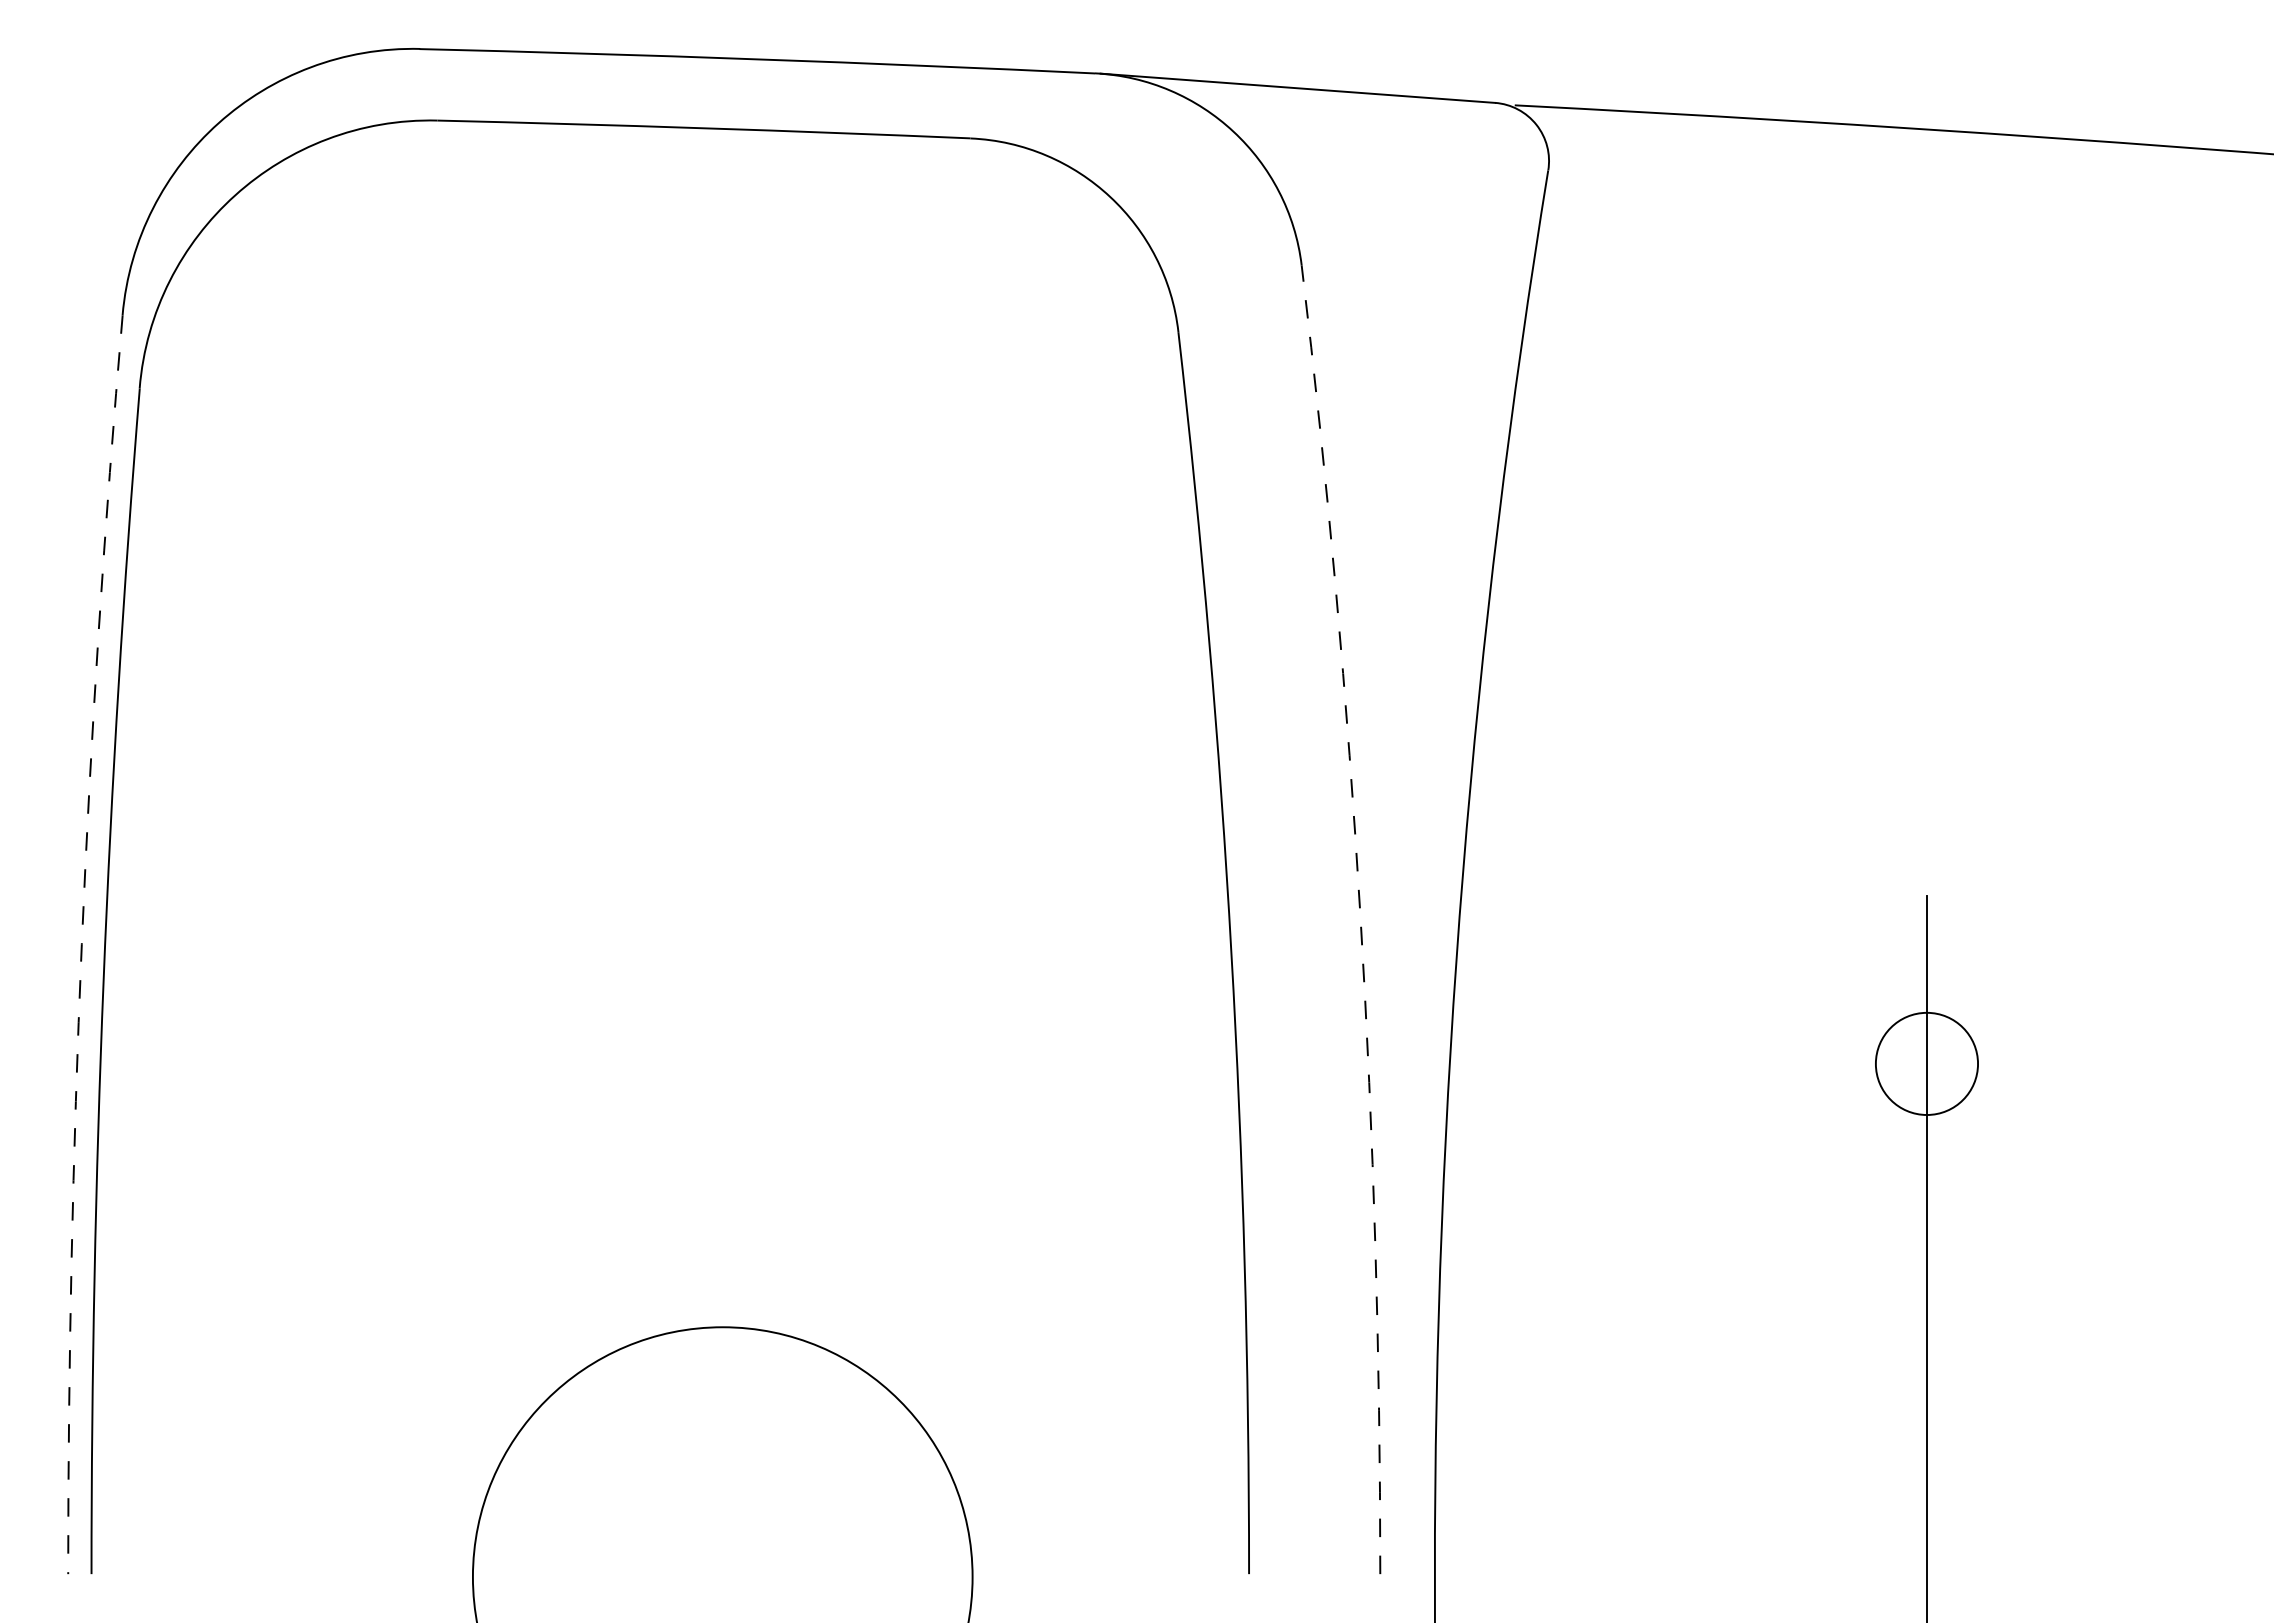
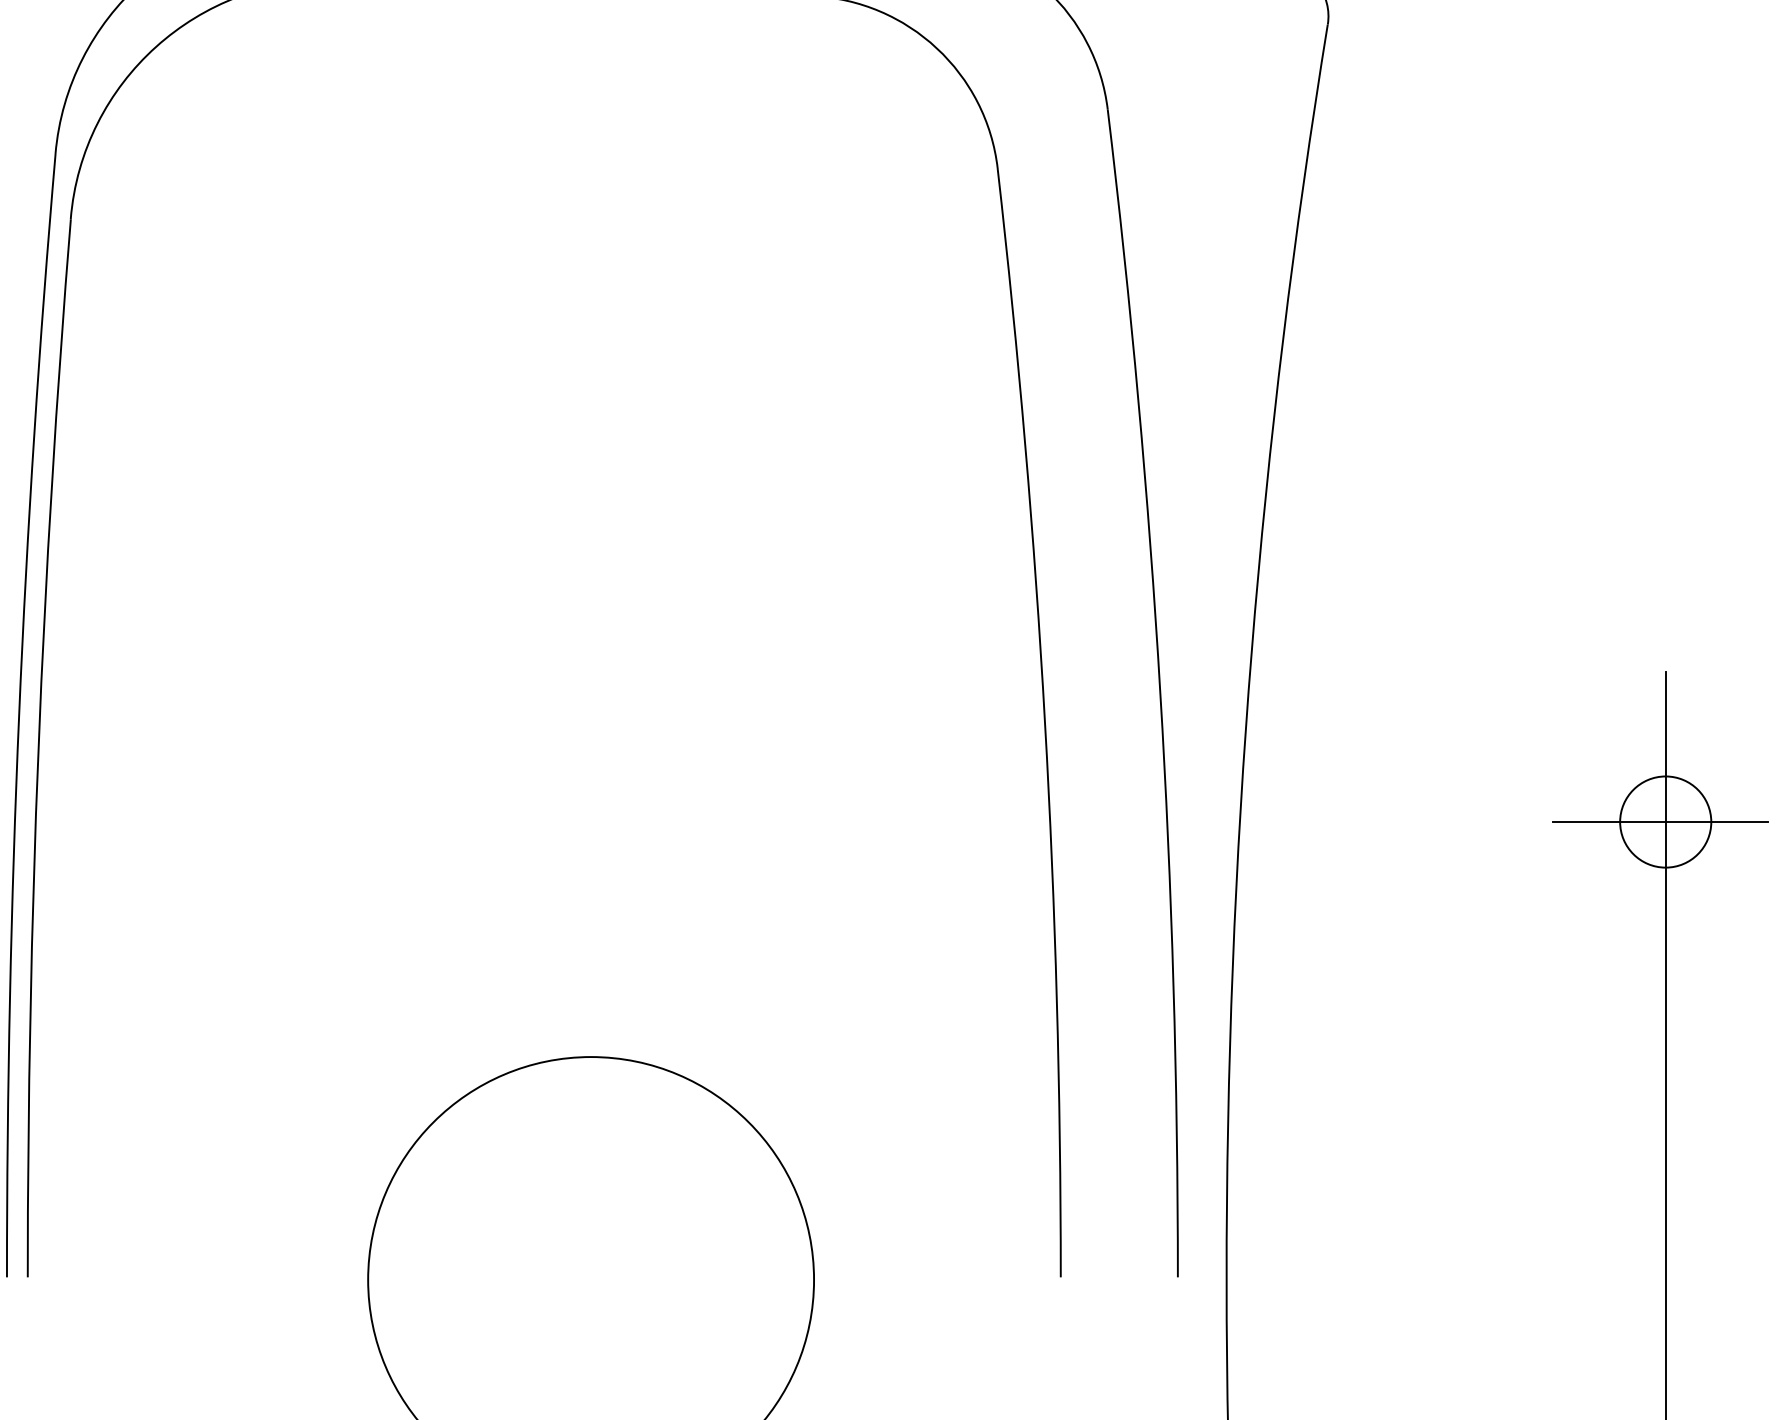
arc: (1360, 918) -> (1160, 692), dashed -> solid
arc: (81, 944) -> (18, 715), dashed -> solid
line: (1920, 1063) -> (1659, 821), added

